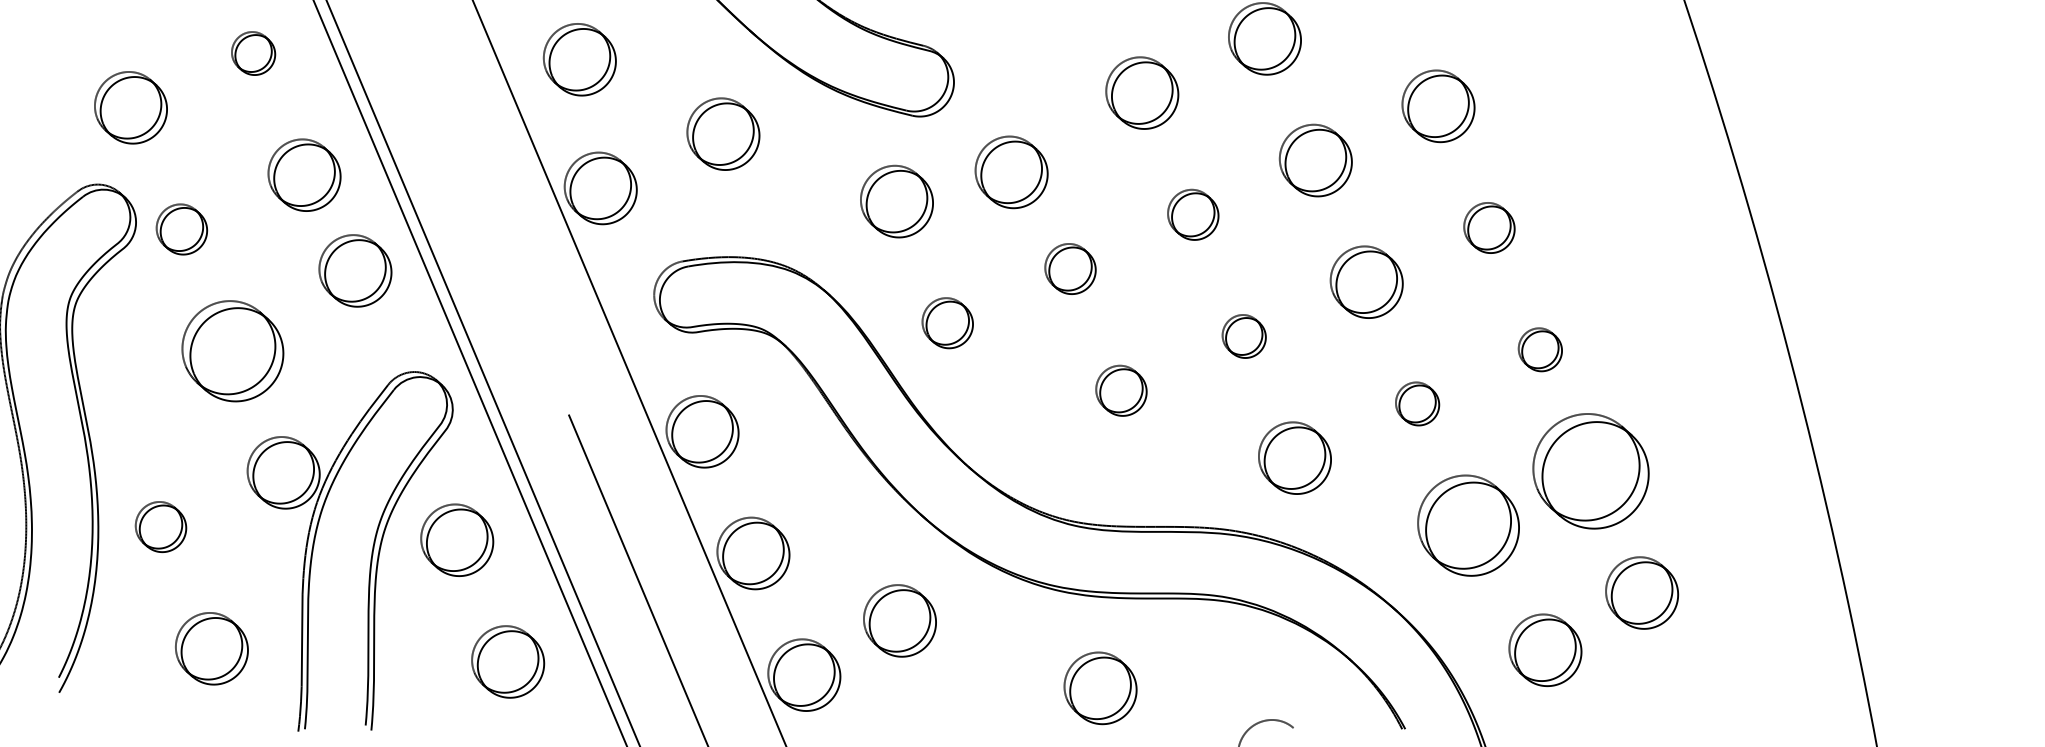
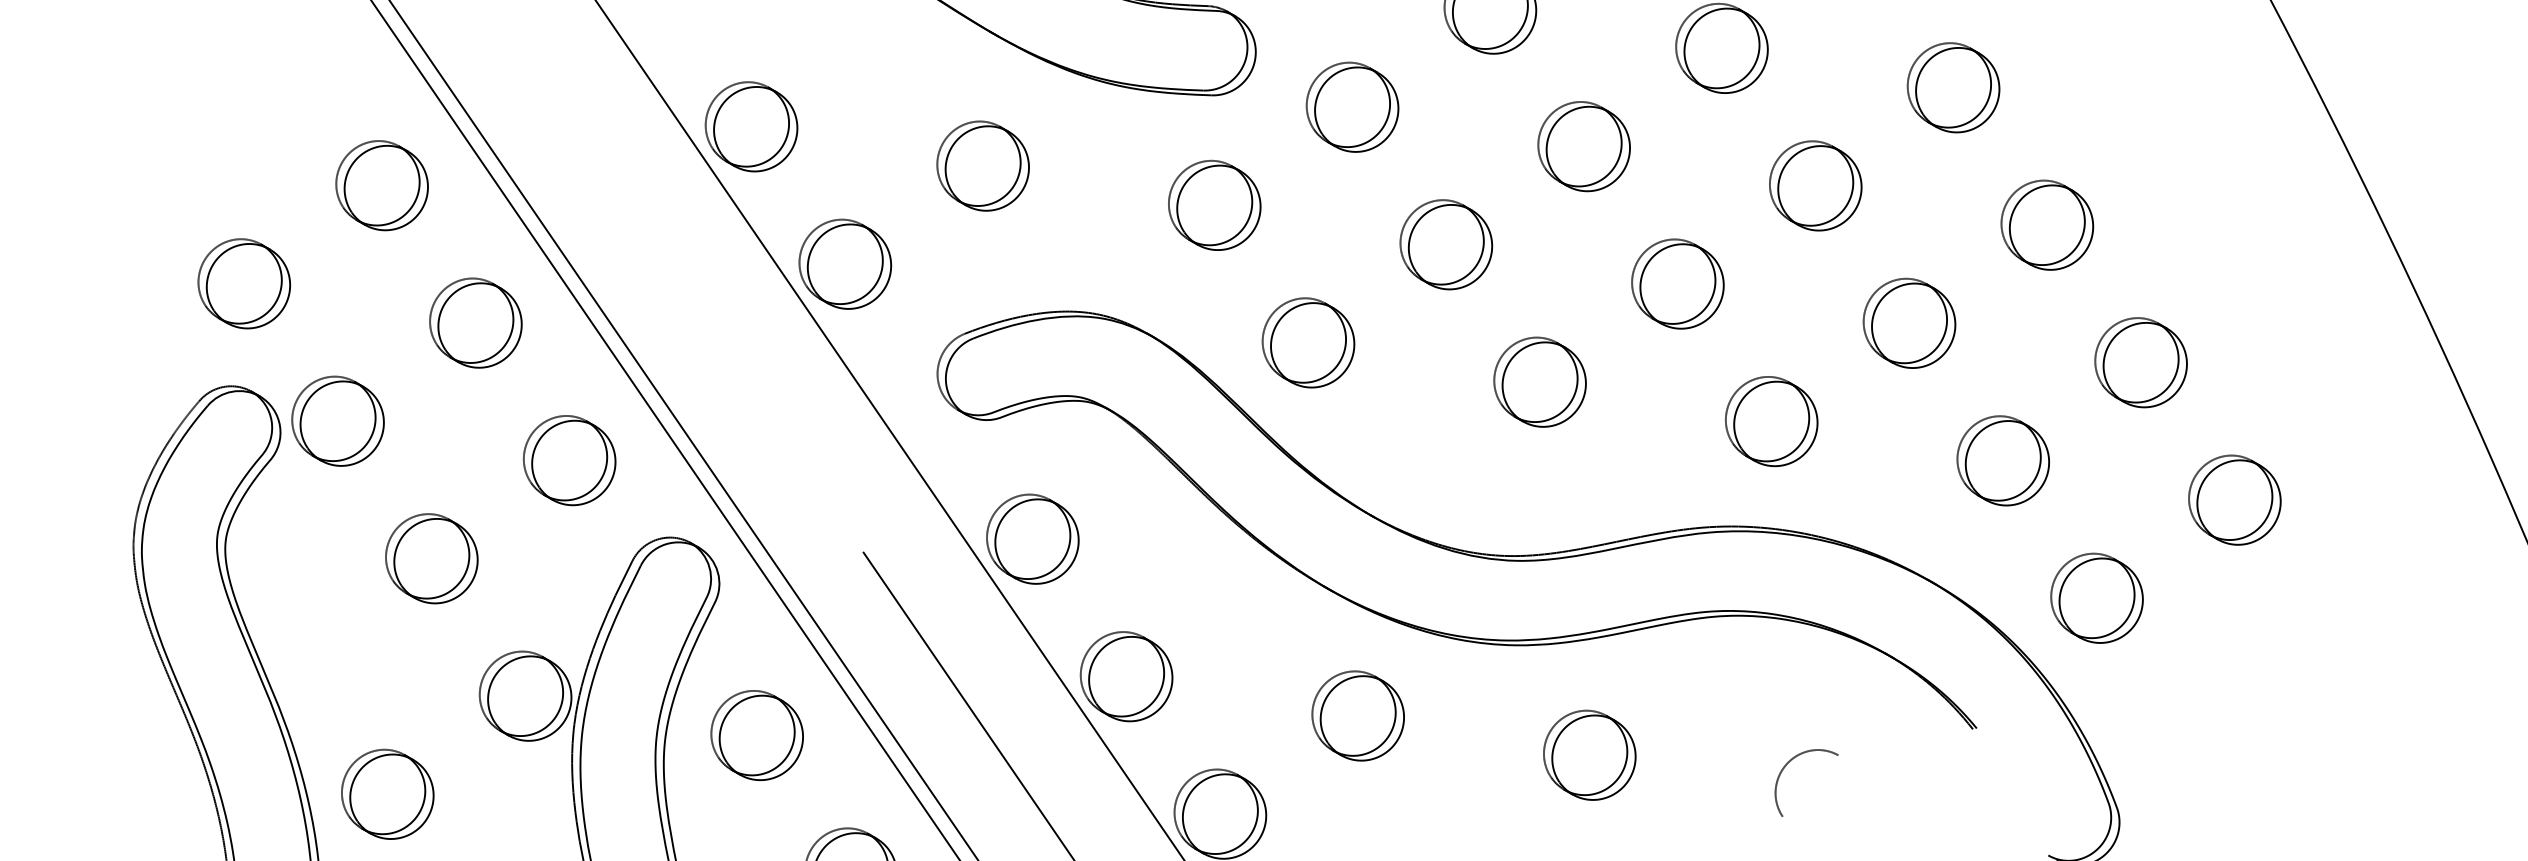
part: (253, 53) -> (381, 185), size x1.67
part: (579, 59) -> (751, 126), moved
part: (1011, 172) -> (1352, 107), moved
part: (1193, 214) -> (1584, 146), size x1.43
part: (1489, 227) -> (1953, 87), size x1.43
part: (181, 229) -> (337, 421), size x1.43
part: (1070, 268) -> (1446, 244), size x1.43
part: (355, 270) -> (569, 460), moved
part: (947, 322) -> (1307, 342), size x1.43
part: (1244, 336) -> (1678, 283), size x1.67
part: (1540, 349) -> (2047, 224), size x1.67
part: (232, 350) -> (431, 557), size x0.71
part: (1121, 390) -> (1540, 381), size x1.43
part: (1417, 403) -> (1909, 322), size x1.67
part: (1591, 471) -> (2141, 362), size x0.62
part: (1468, 525) -> (2003, 460), size x0.71
part: (160, 526) -> (386, 793), size x1.43
part: (899, 620) -> (1357, 715), moved
part: (1545, 649) -> (2096, 597), moved

